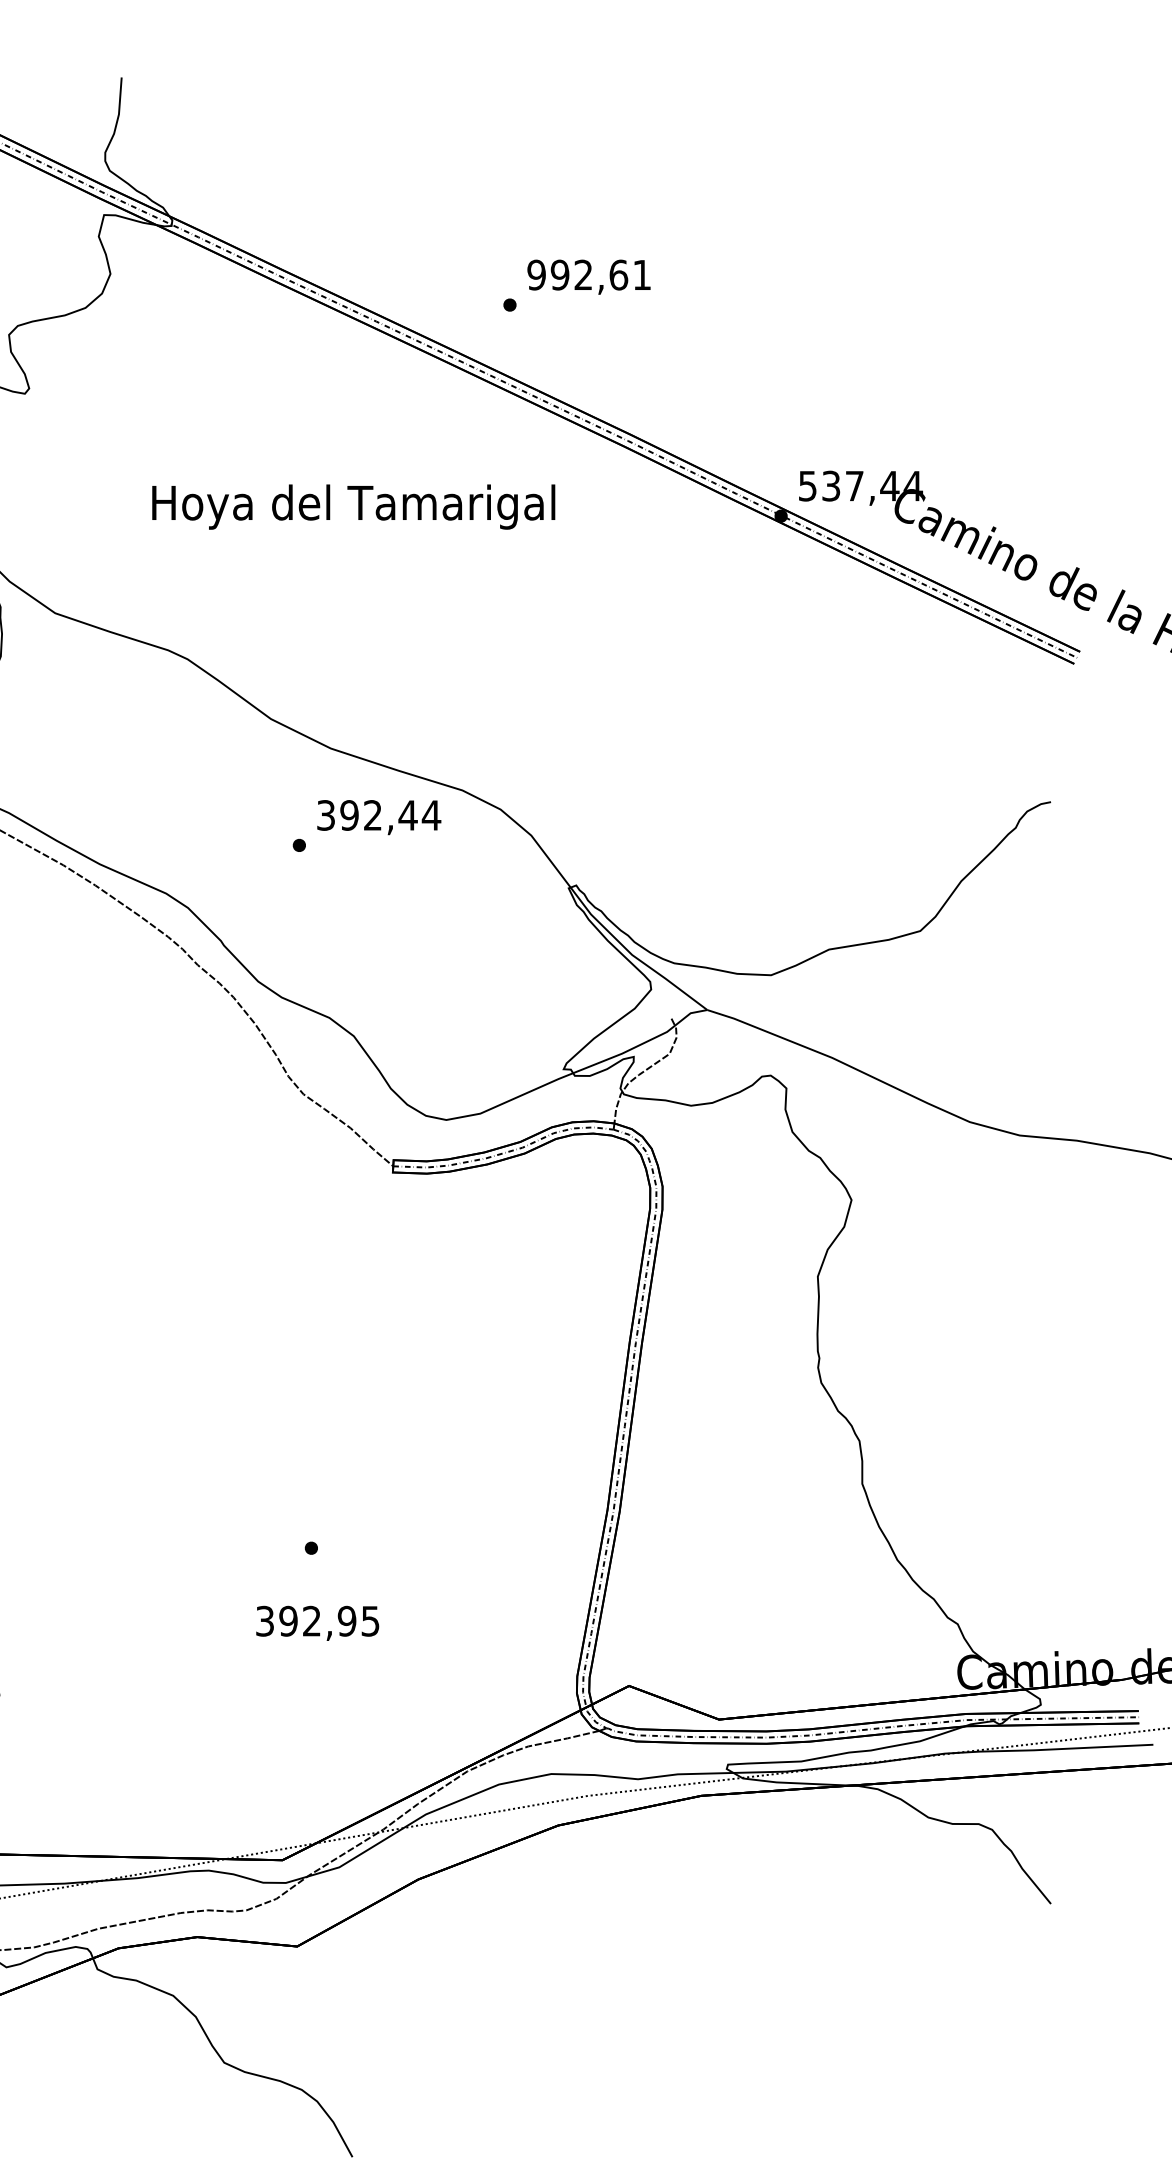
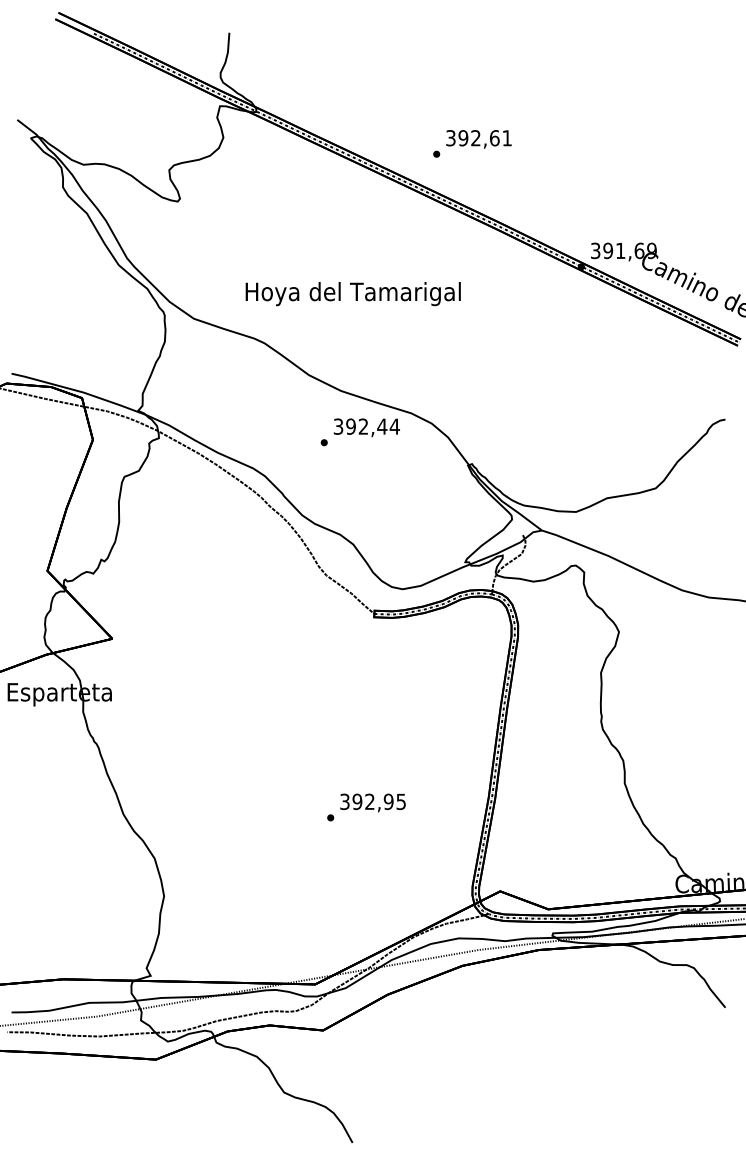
text: (535, 275) -> (450, 138), 992,61 -> 392,61
text: (861, 485) -> (624, 250), 537,44 -> 391,69
text: (352, 507) -> (352, 294), moved
text: (316, 1622) -> (372, 802), moved

